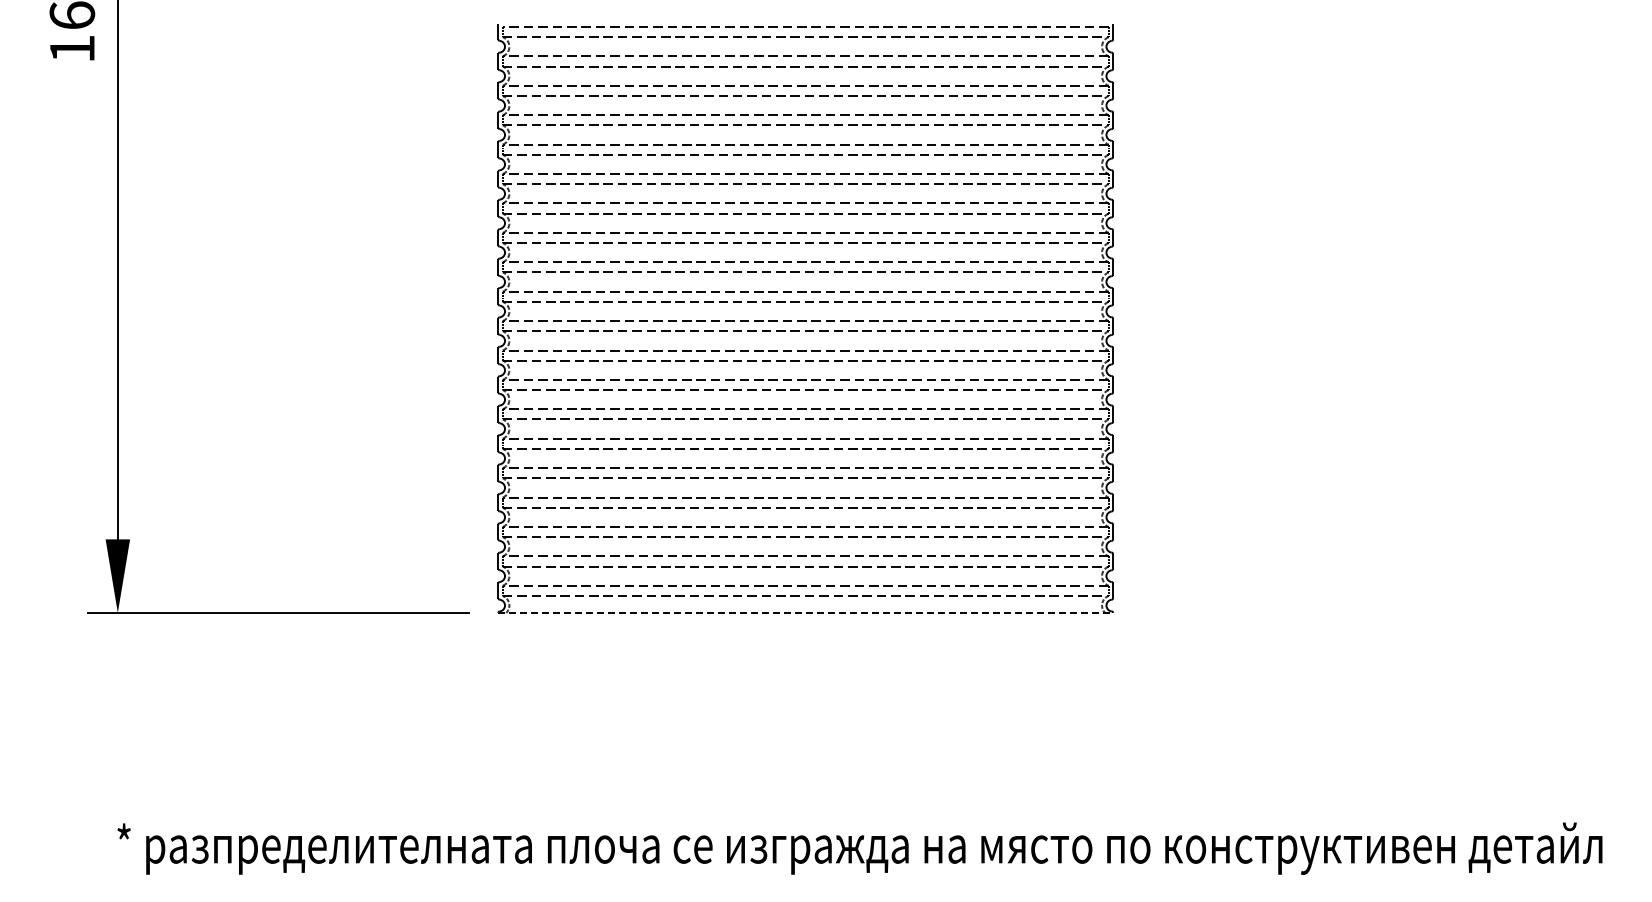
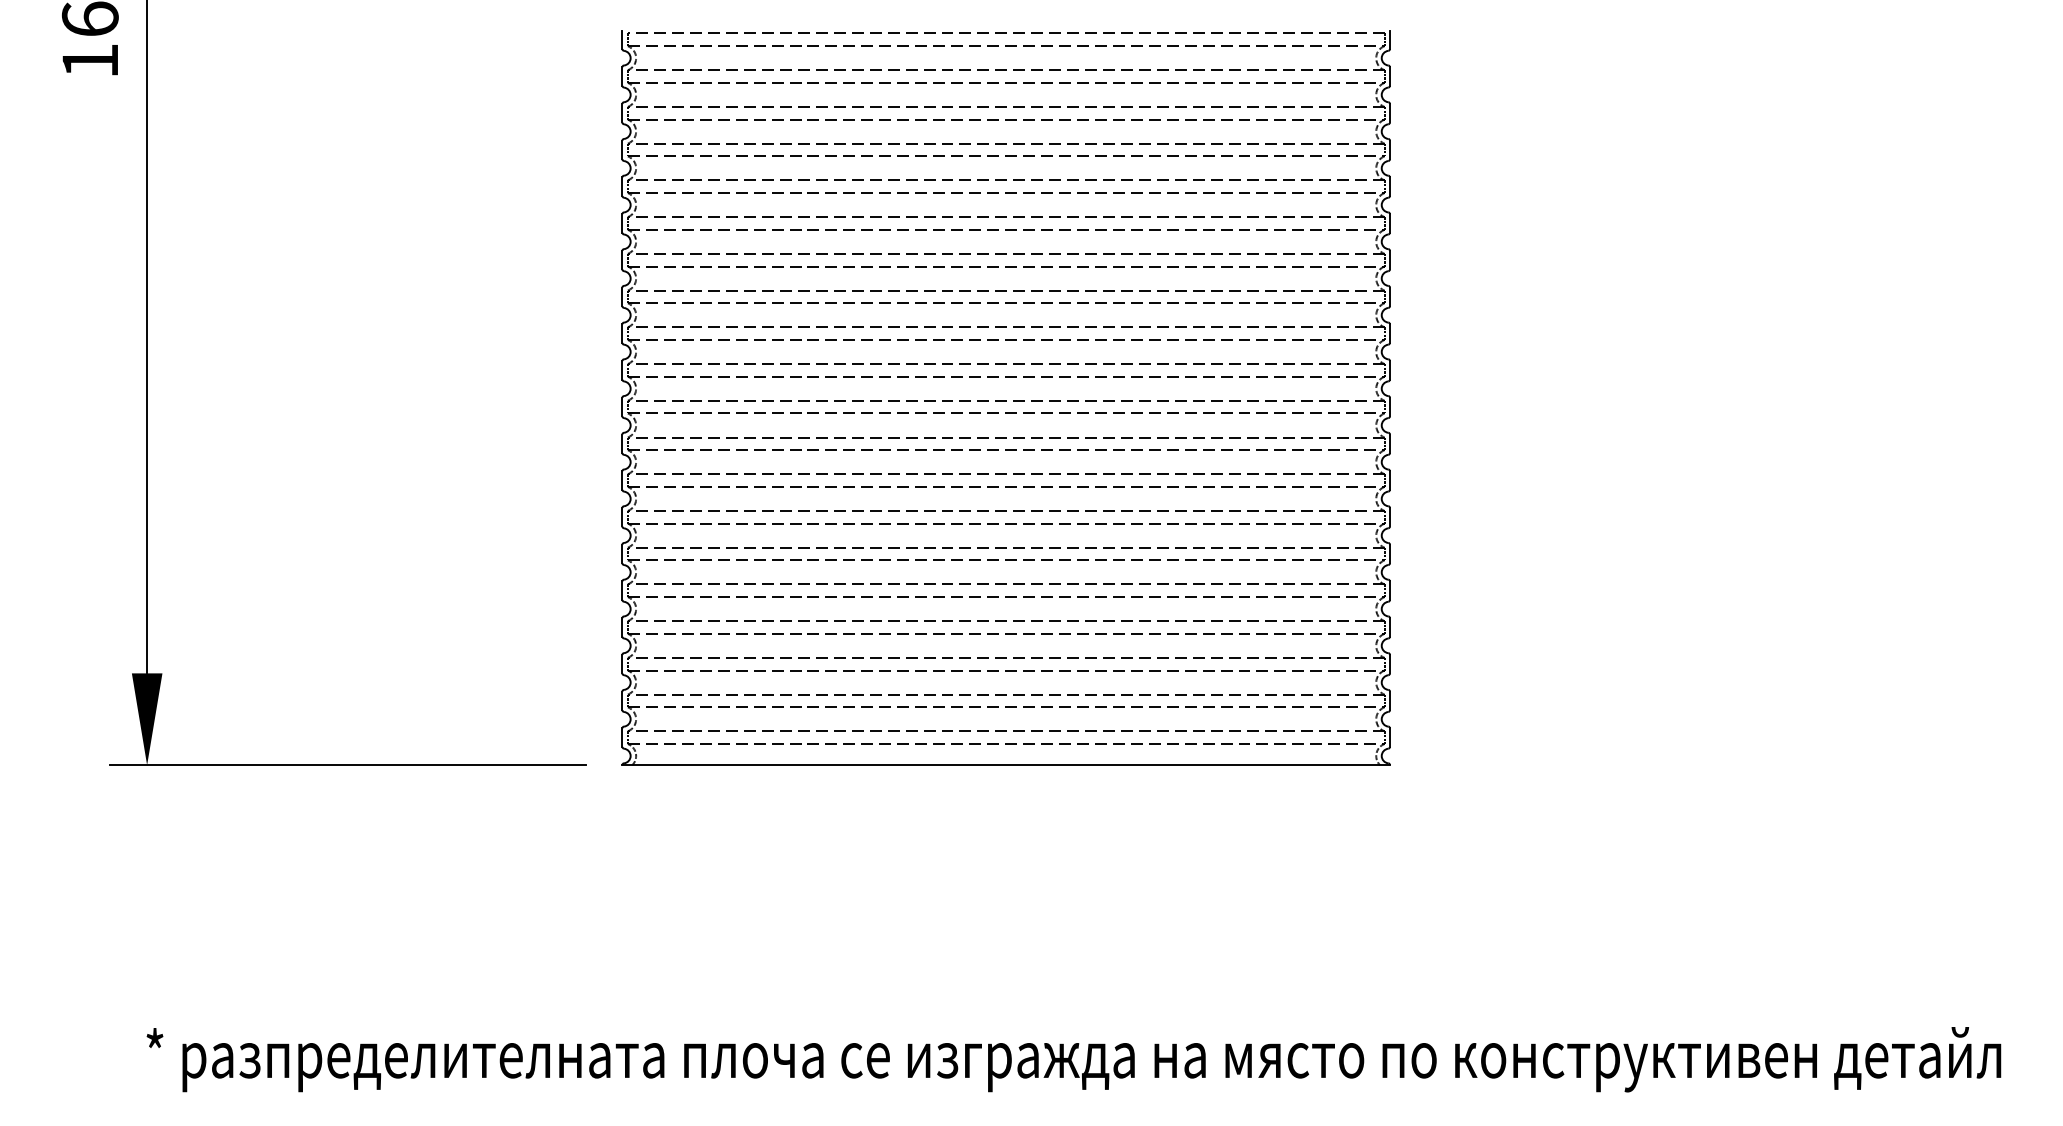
line: (806, 612) -> (1007, 764), dashed -> solid

